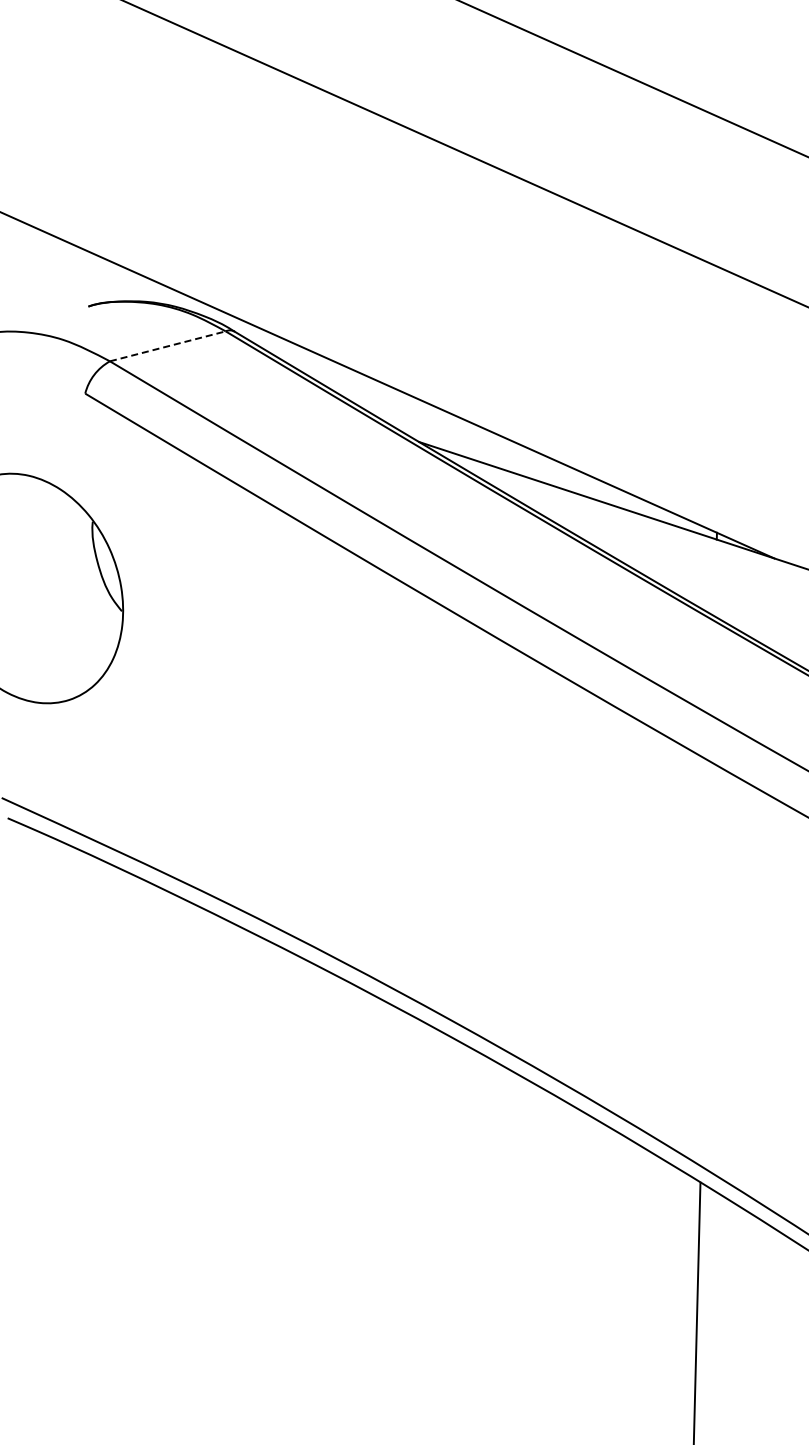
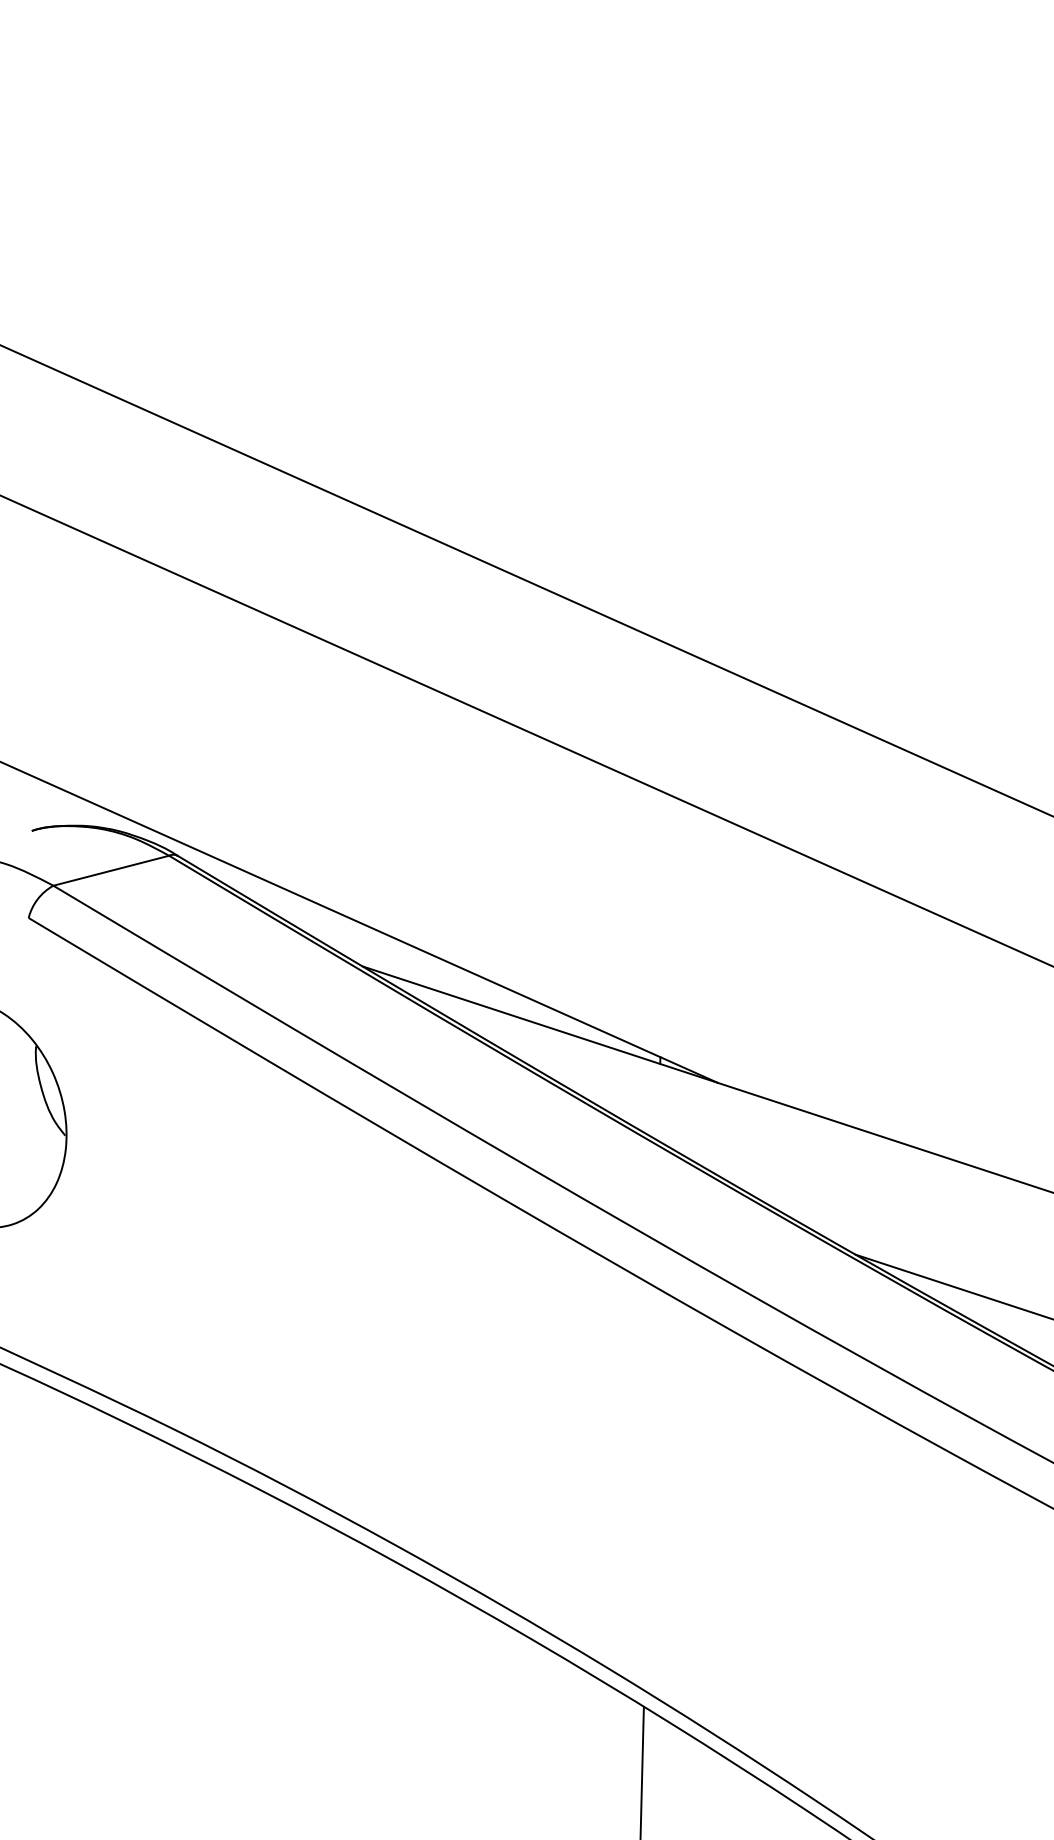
line: (168, 346) -> (111, 870), dashed -> solid

